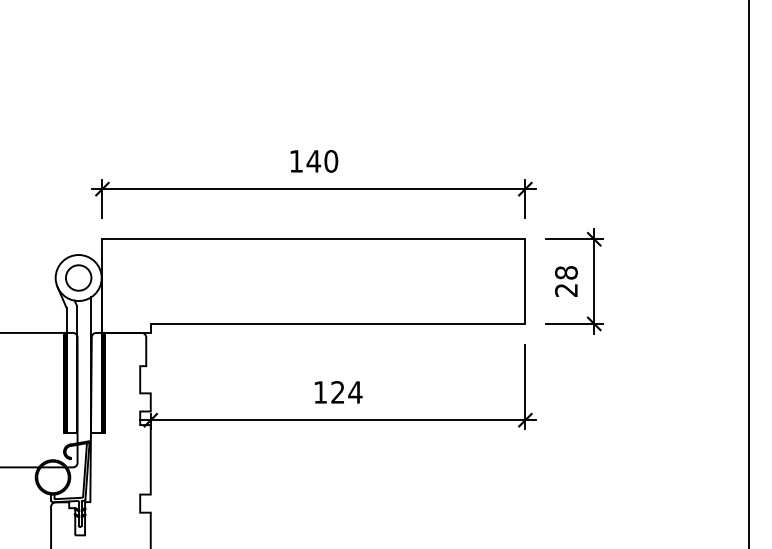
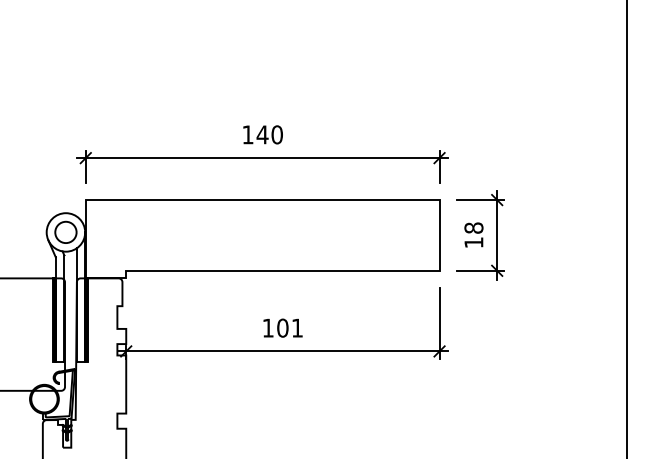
text: (565, 290) -> (473, 242), 28 -> 18
text: (347, 391) -> (290, 327), 124 -> 101

